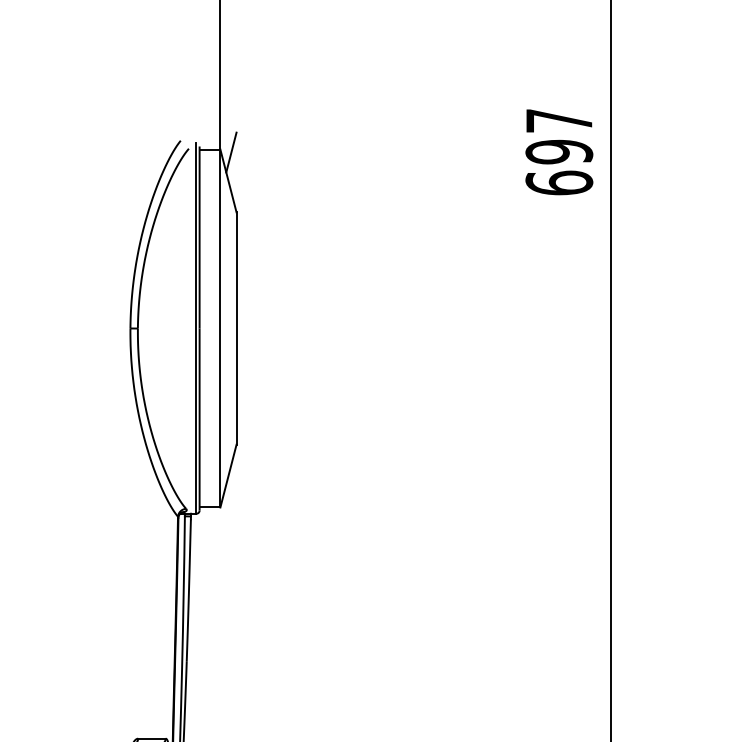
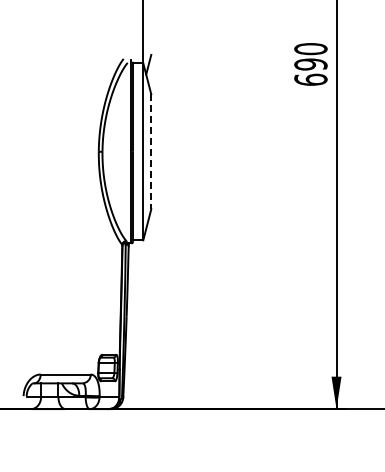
text: (558, 121) -> (310, 49), 697 -> 690
line: (236, 329) -> (151, 152), solid -> dashed

